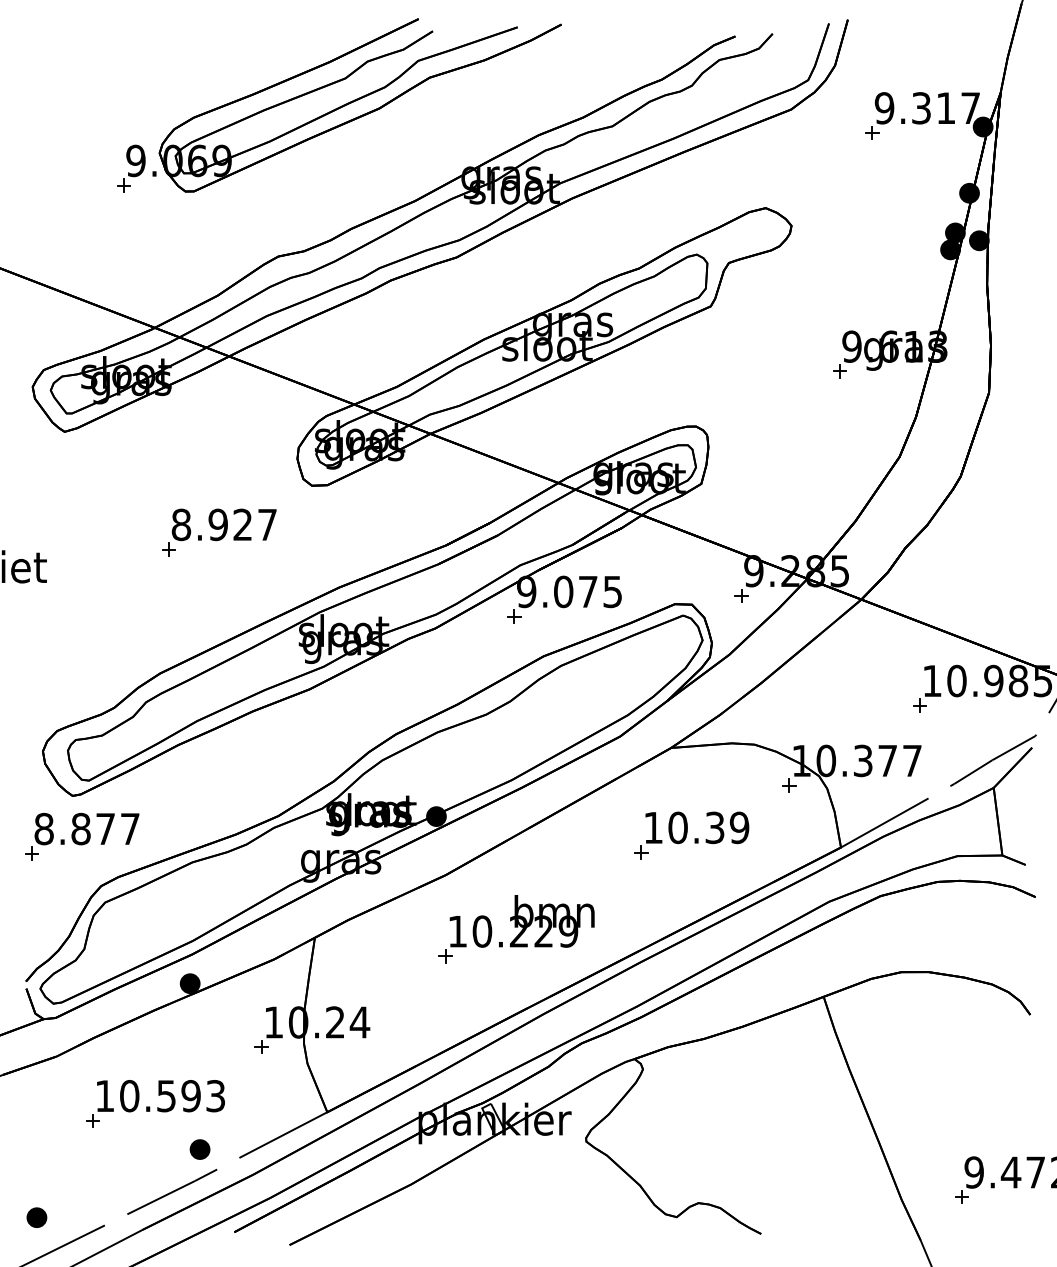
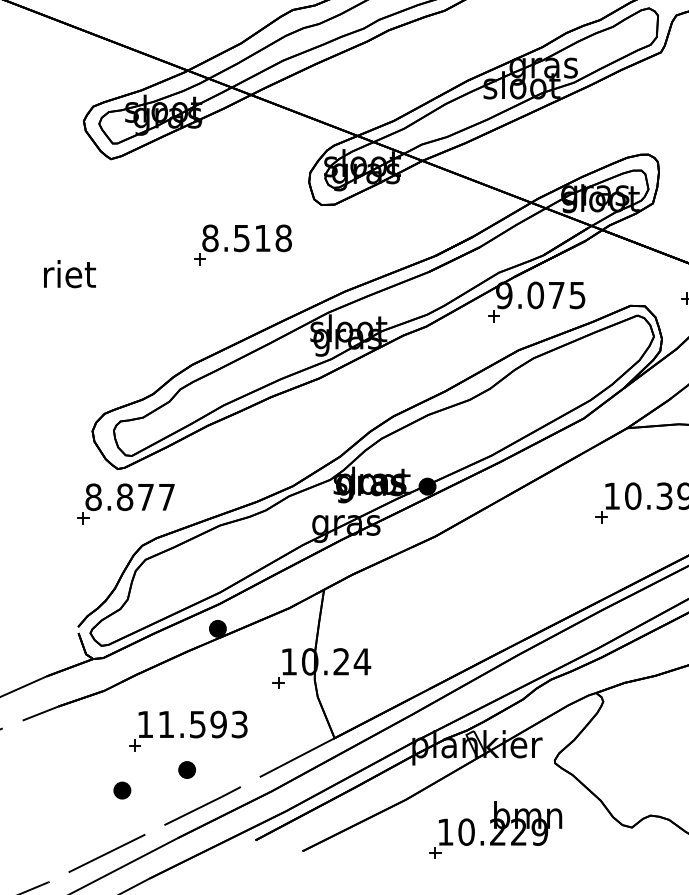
text: (242, 524) -> (262, 238), 8.927 -> 8.518
part: (516, 929) -> (495, 830), moved
text: (129, 1096) -> (166, 724), 10.593 -> 11.593
part: (199, 1149) -> (186, 769), moved
part: (36, 1217) -> (121, 790), moved

